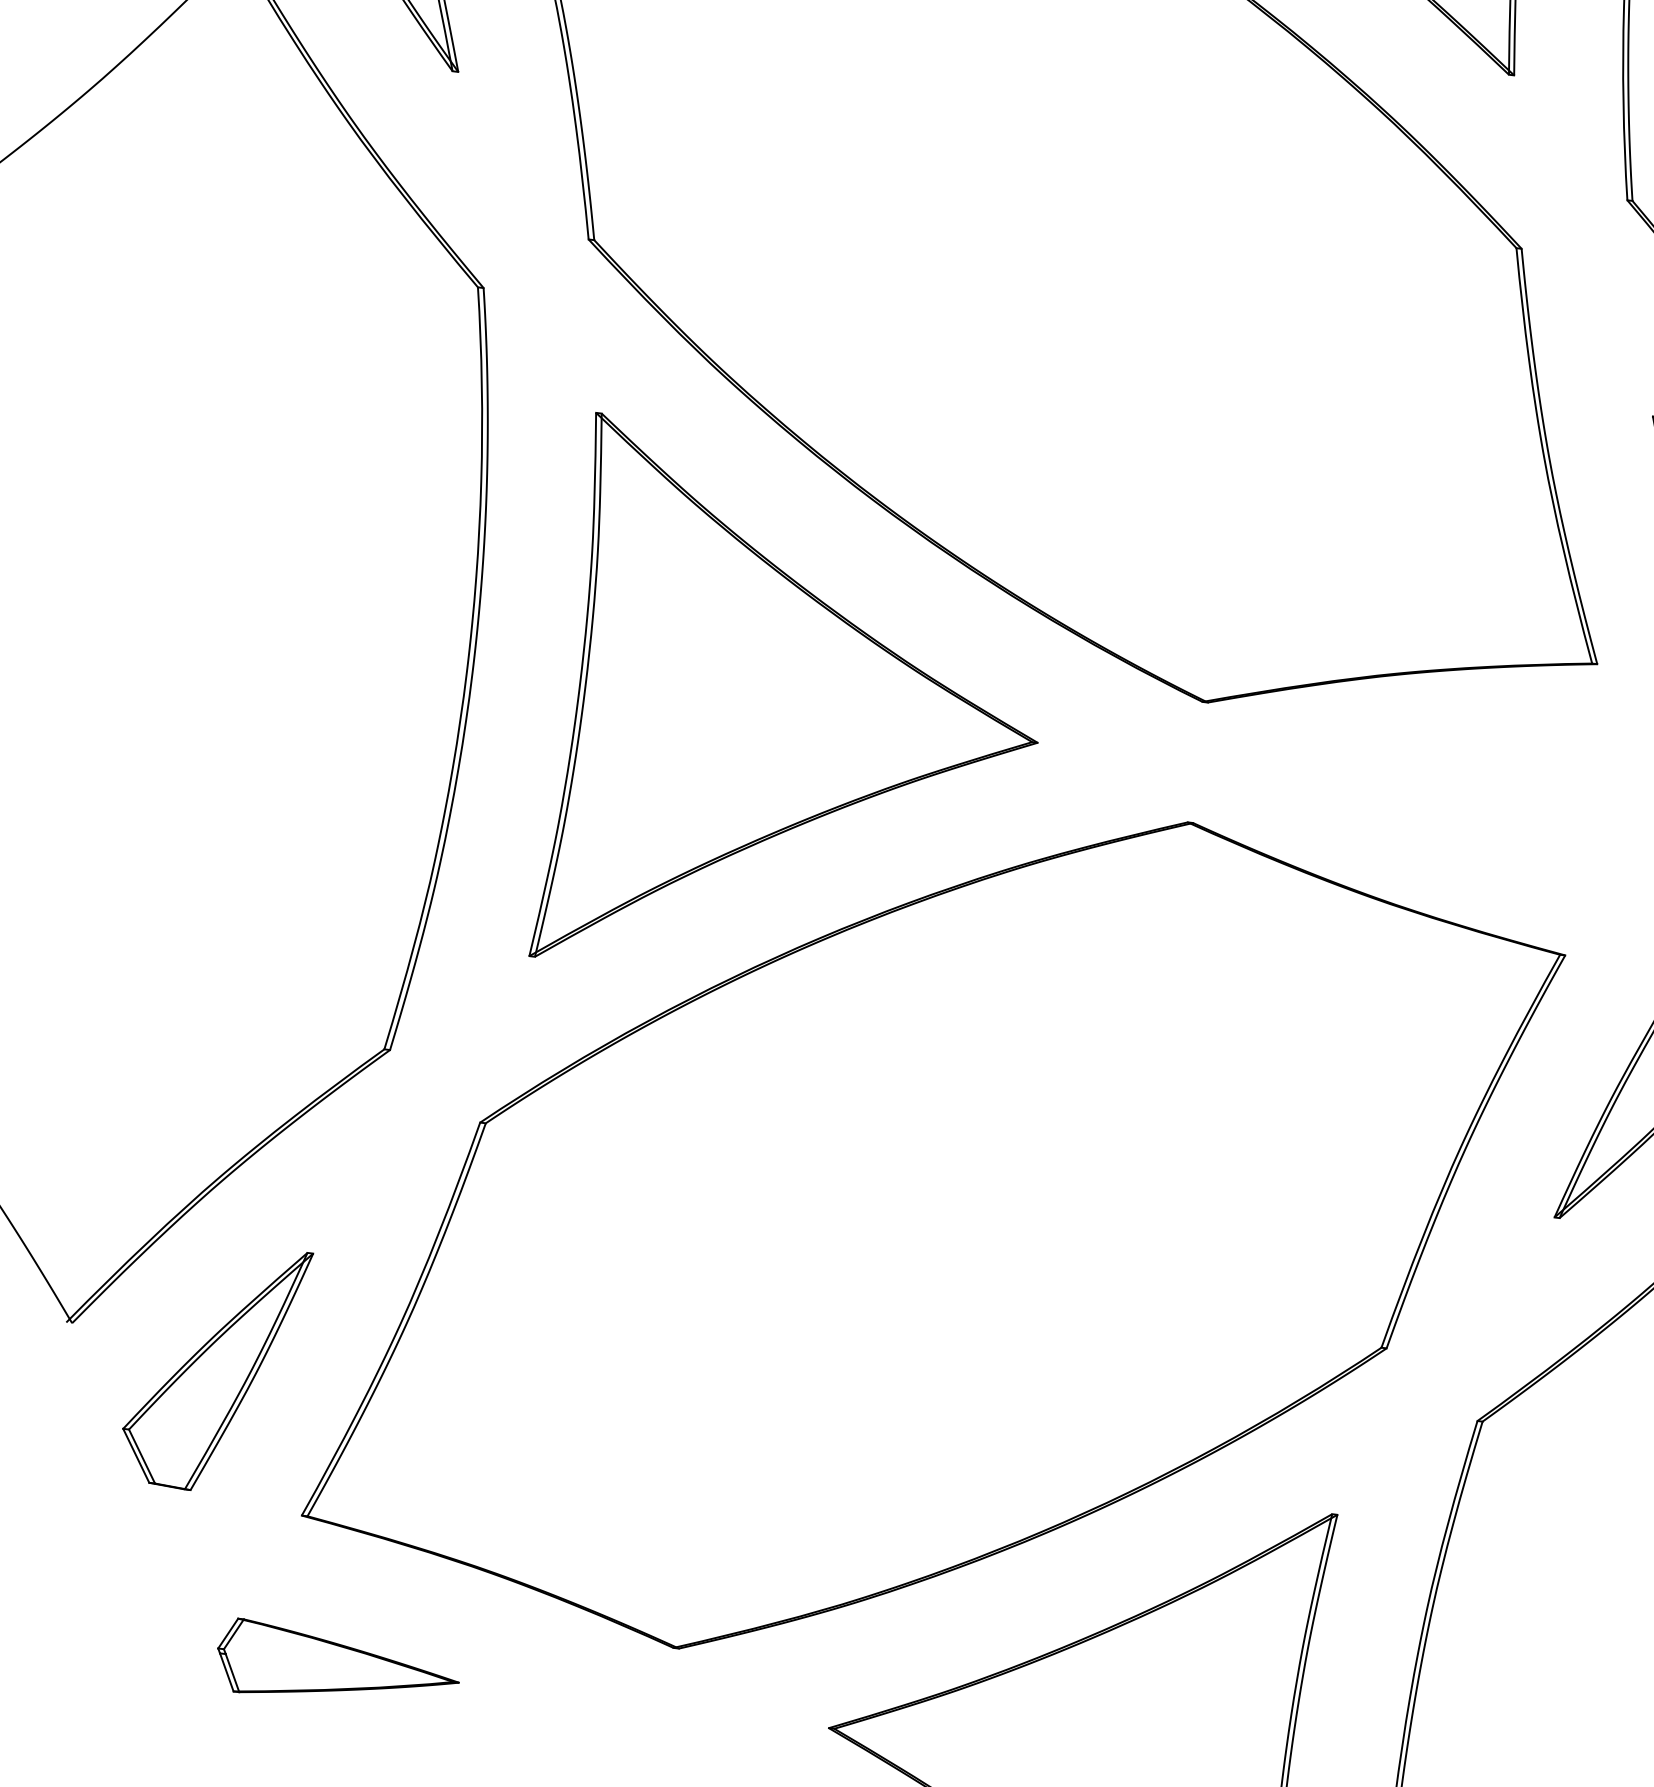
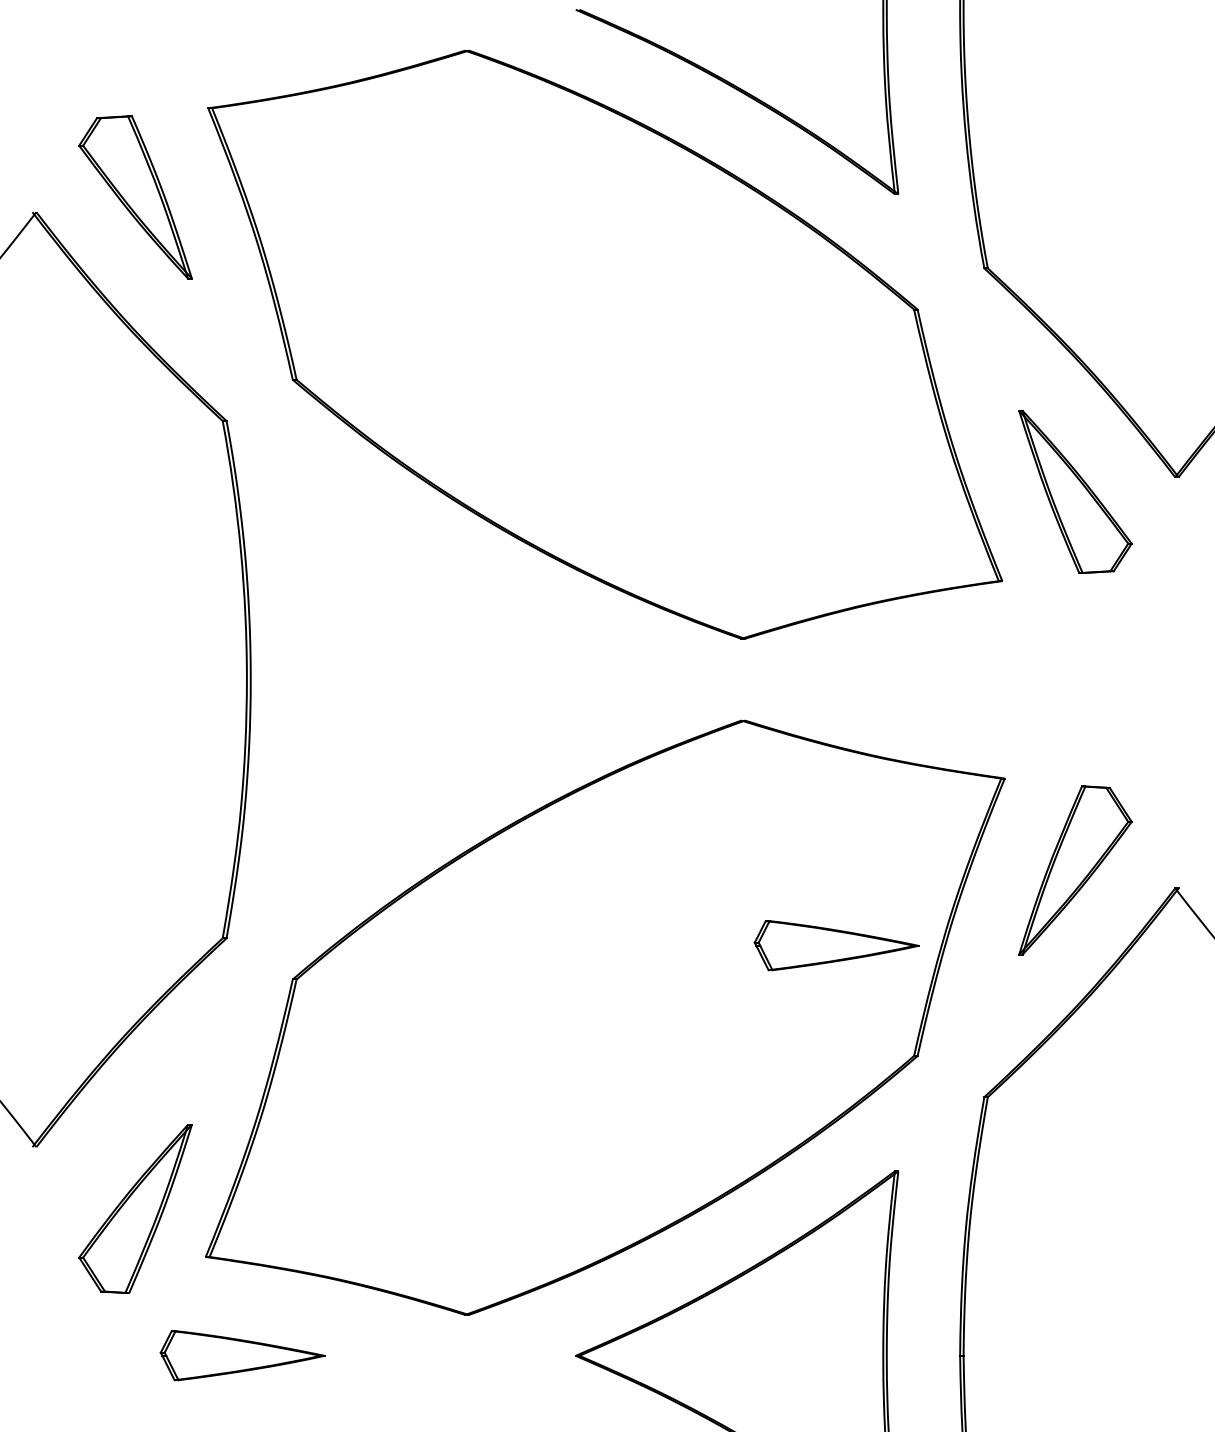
part: (800, 713) -> (473, 679), removed
part: (1287, 1170) -> (836, 945), added
part: (215, 1366) -> (135, 1208), moved

